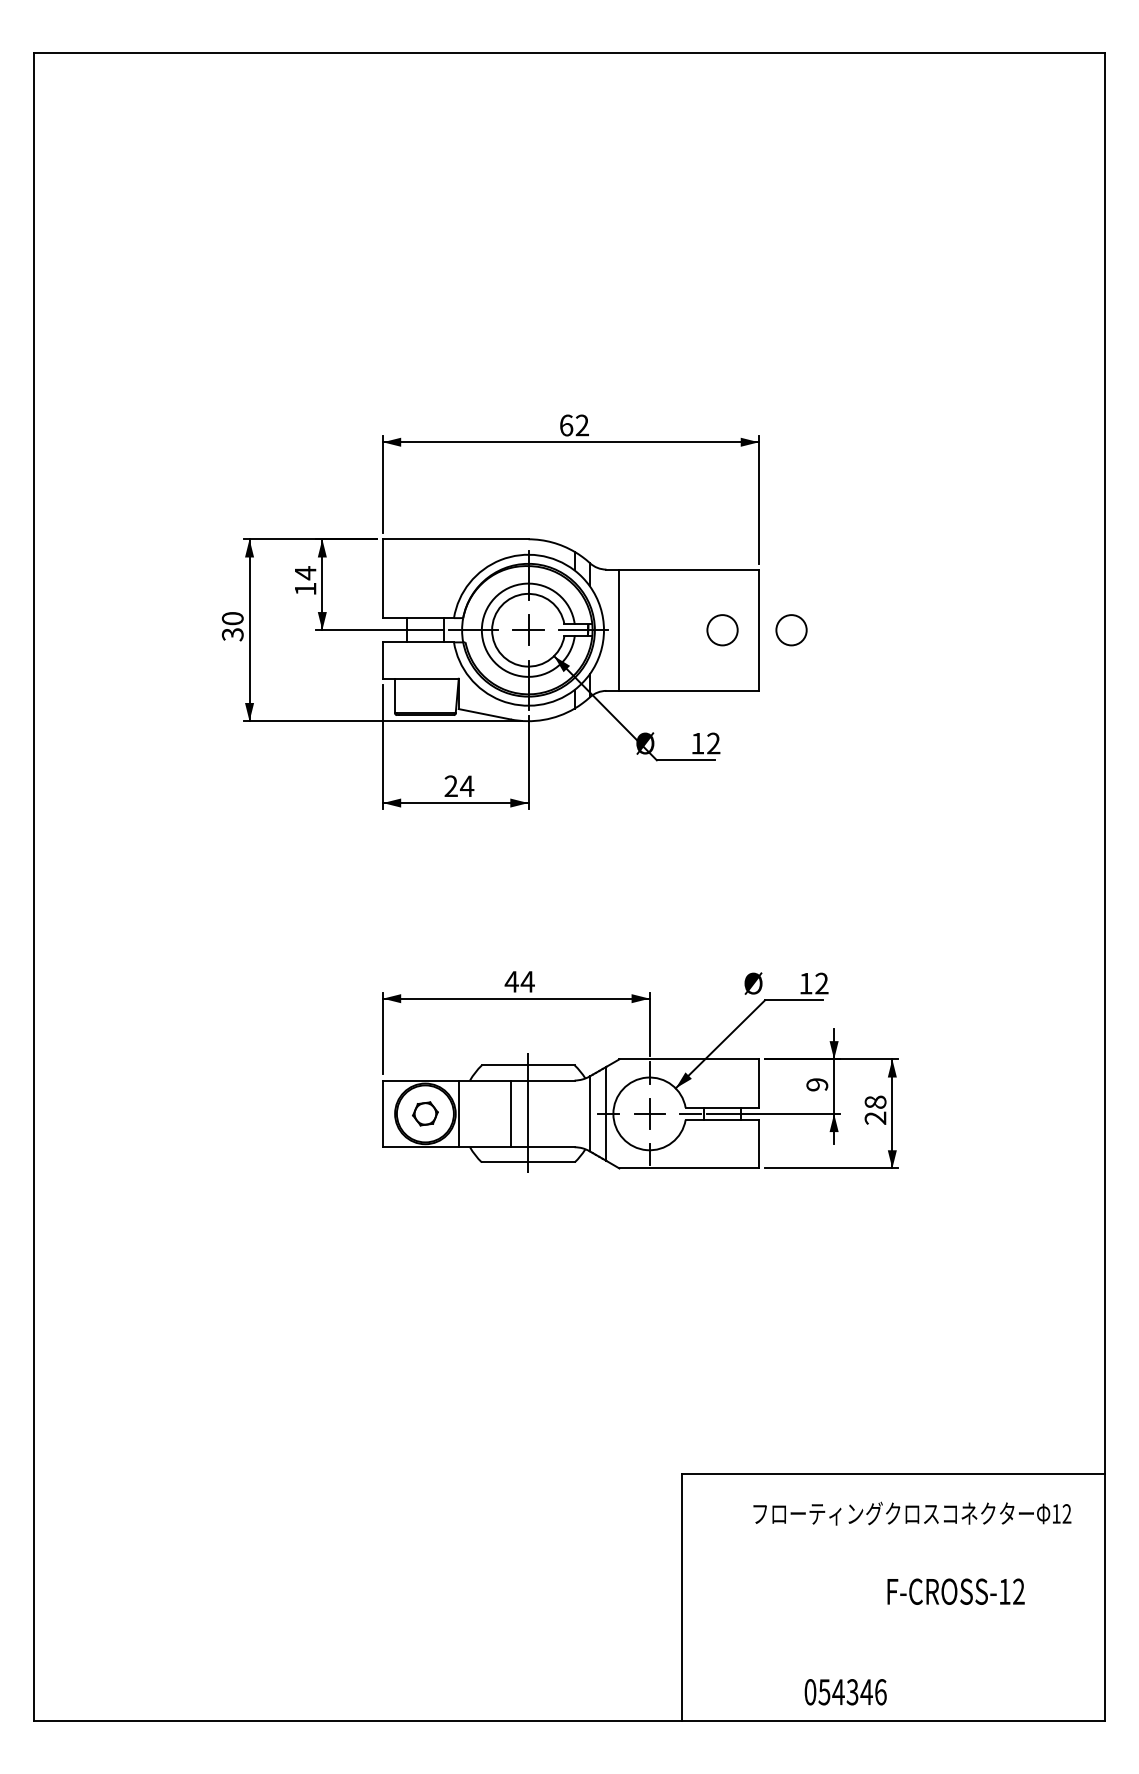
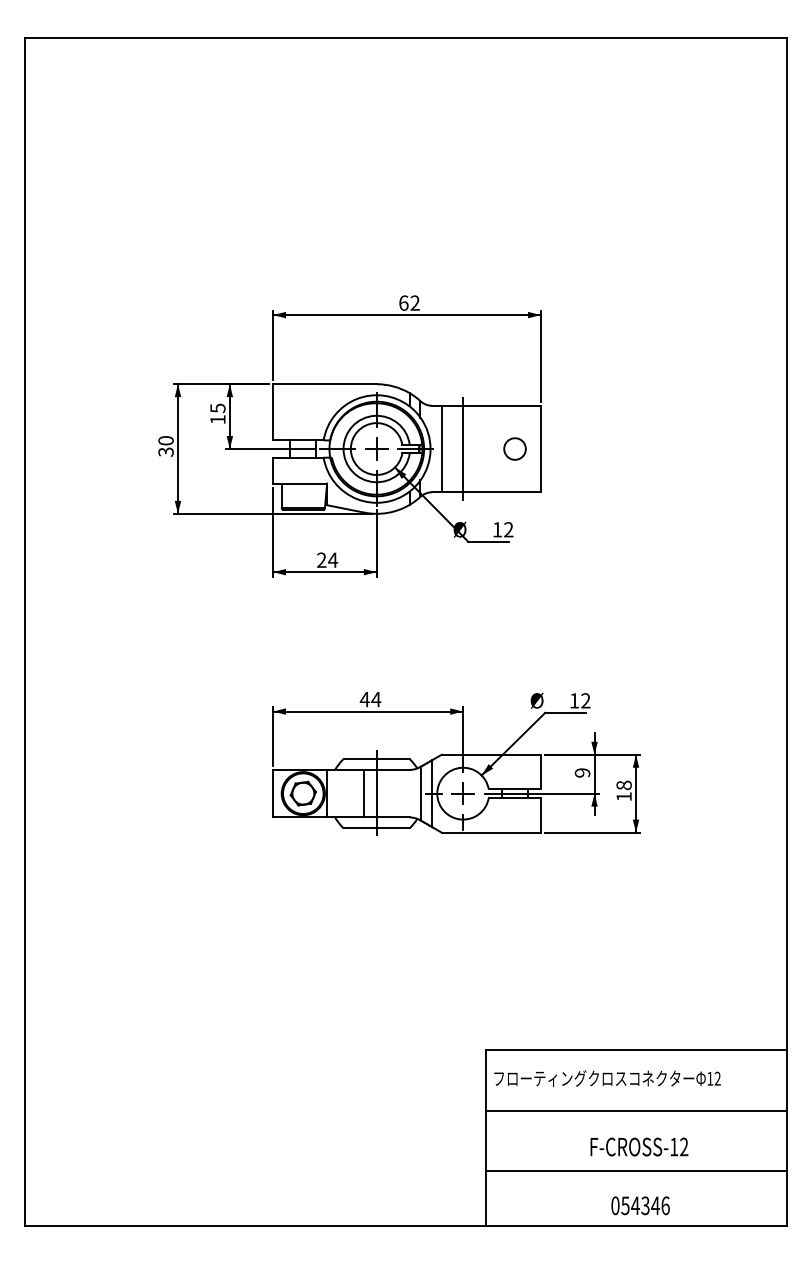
text: (305, 573) -> (217, 408), 14 -> 15
line: (649, 630) -> (463, 449), added
circle: (791, 630) -> (564, 449), removed
part: (425, 1113) -> (303, 793), size x1.43
text: (875, 1117) -> (624, 796), 28 -> 18
text: (912, 1513) -> (607, 1078), moved
line: (892, 1558) -> (636, 1110), added
text: (955, 1591) -> (639, 1146), moved
line: (892, 1643) -> (636, 1171), added
text: (845, 1692) -> (640, 1205), moved

